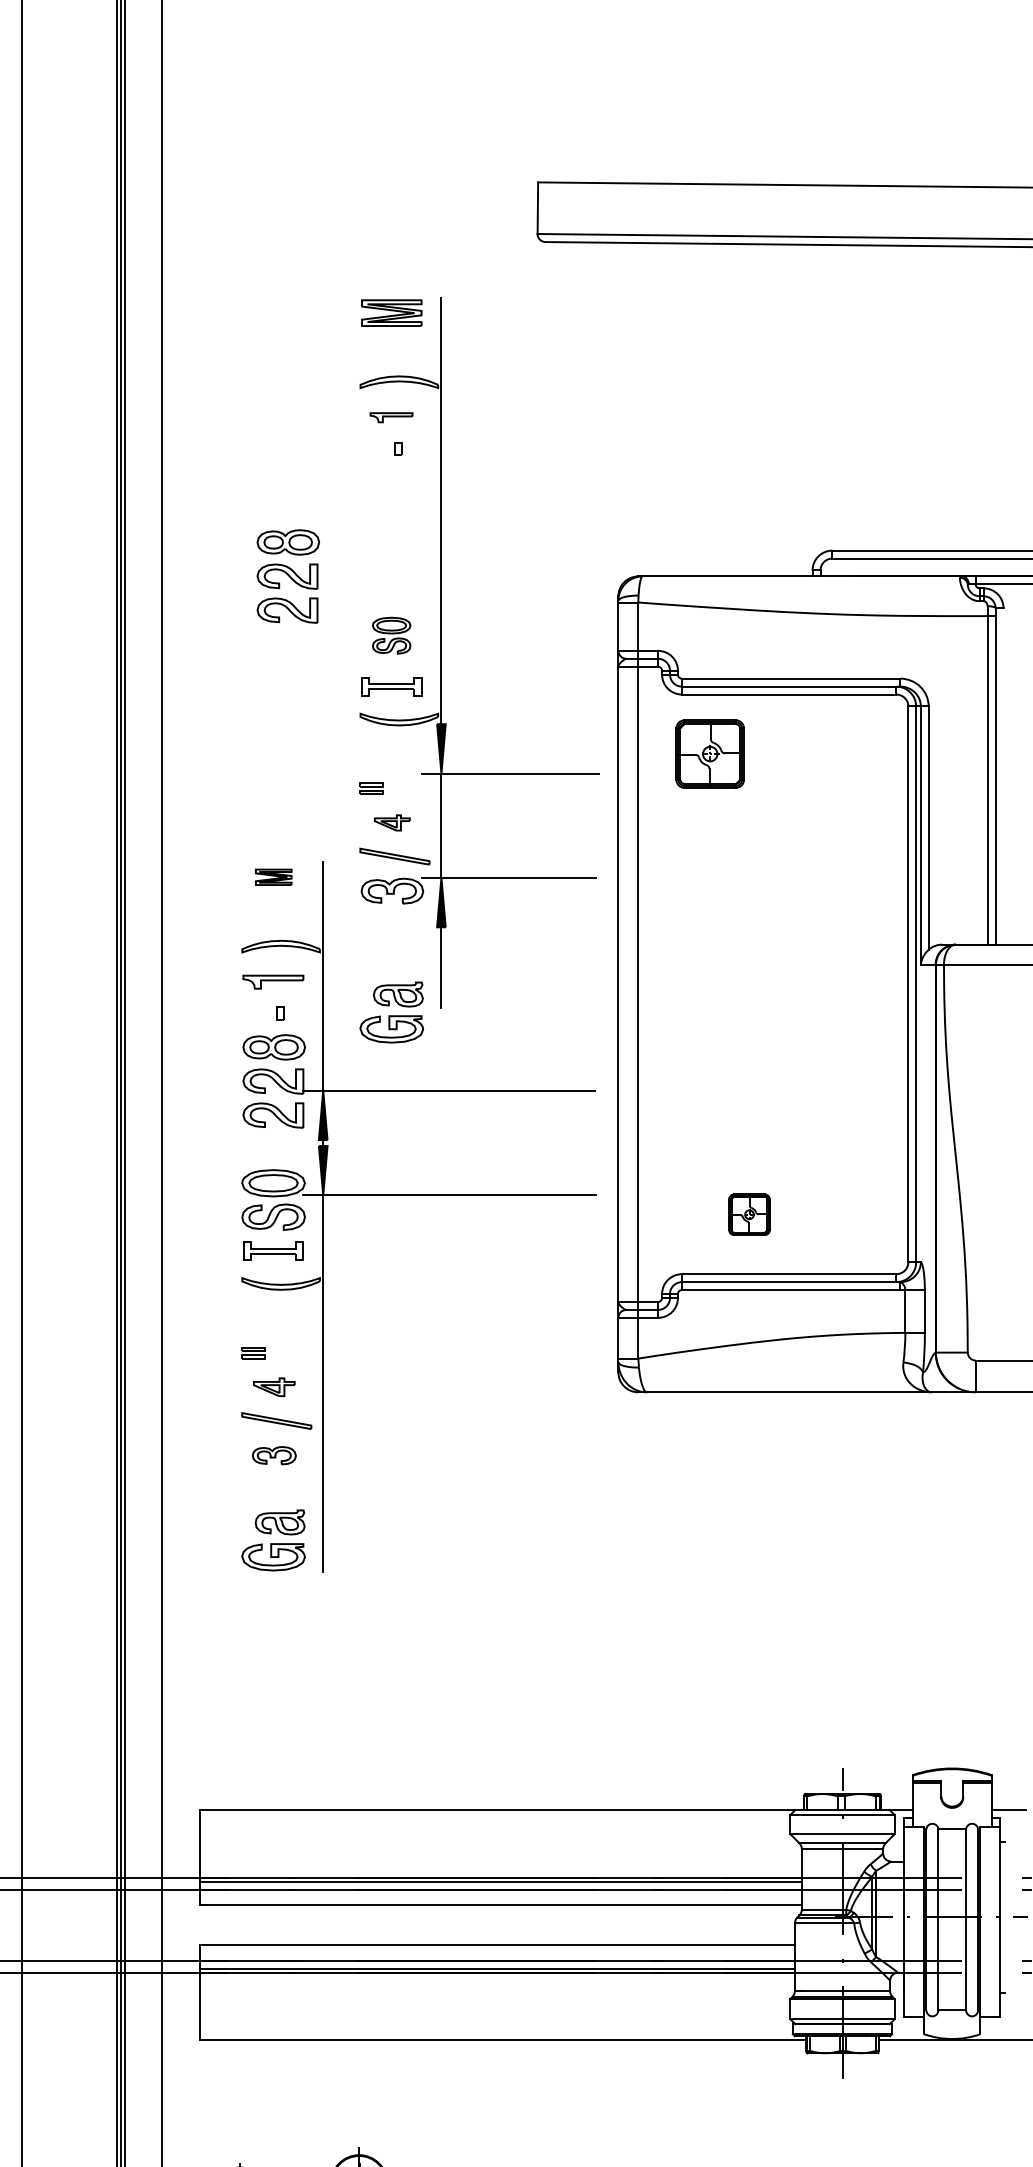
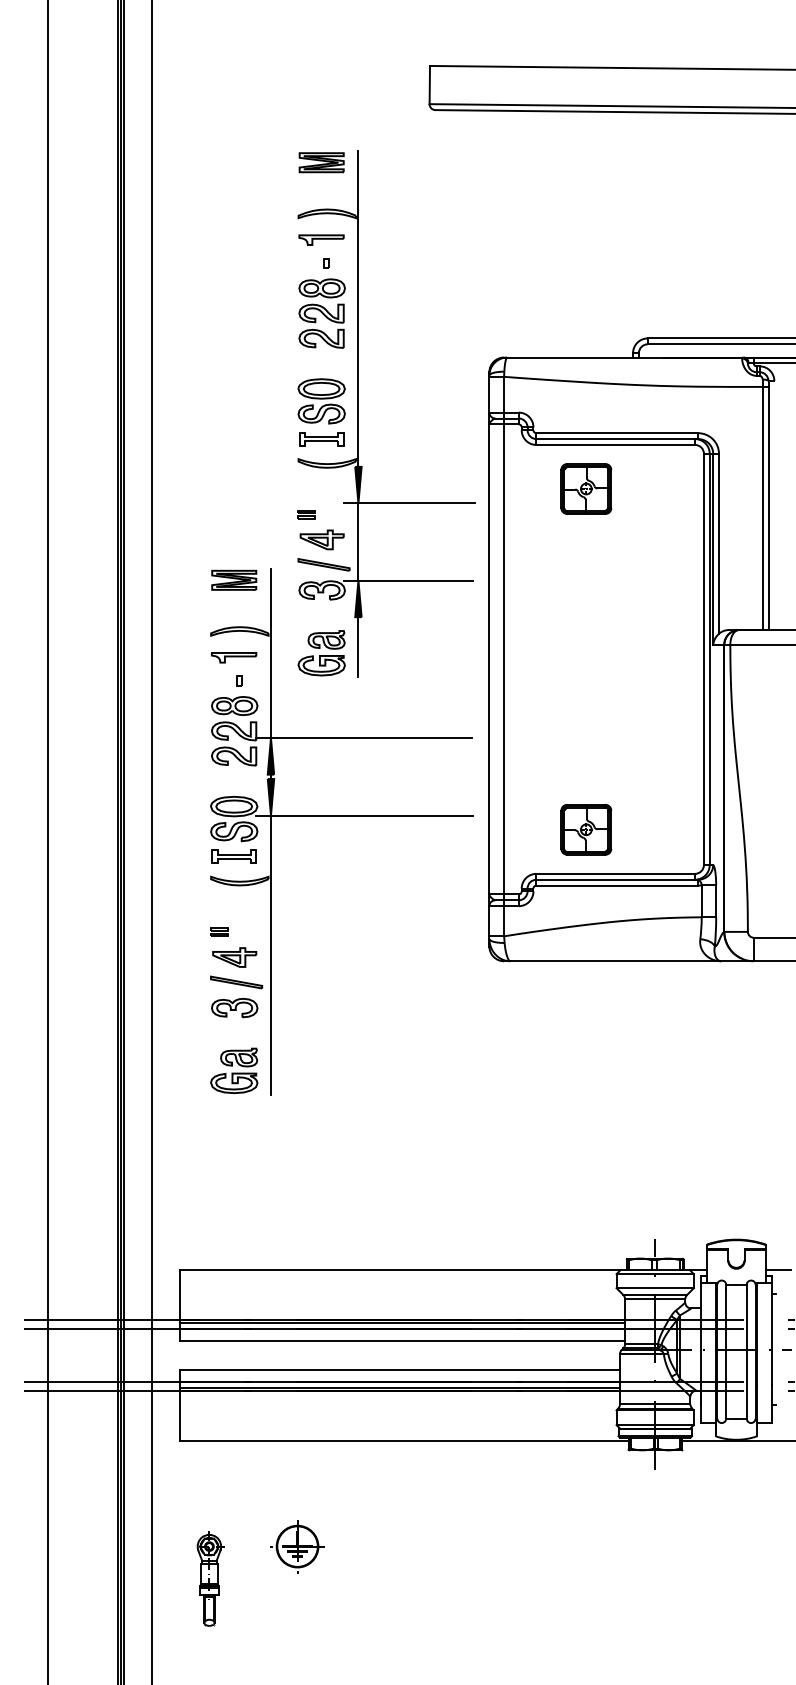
part: (391, 416) -> (321, 239), size x1.43
part: (287, 576) -> (321, 313), moved
part: (391, 635) -> (321, 401), size x1.67
part: (710, 753) -> (586, 488), moved
part: (391, 822) -> (321, 539), size x1.67
part: (273, 876) -> (234, 579), size x1.67
part: (391, 1012) -> (321, 653), moved
part: (749, 1214) -> (586, 829), size x1.67
part: (273, 1387) -> (234, 957), size x1.43
part: (273, 1456) -> (234, 1008), size x1.43

